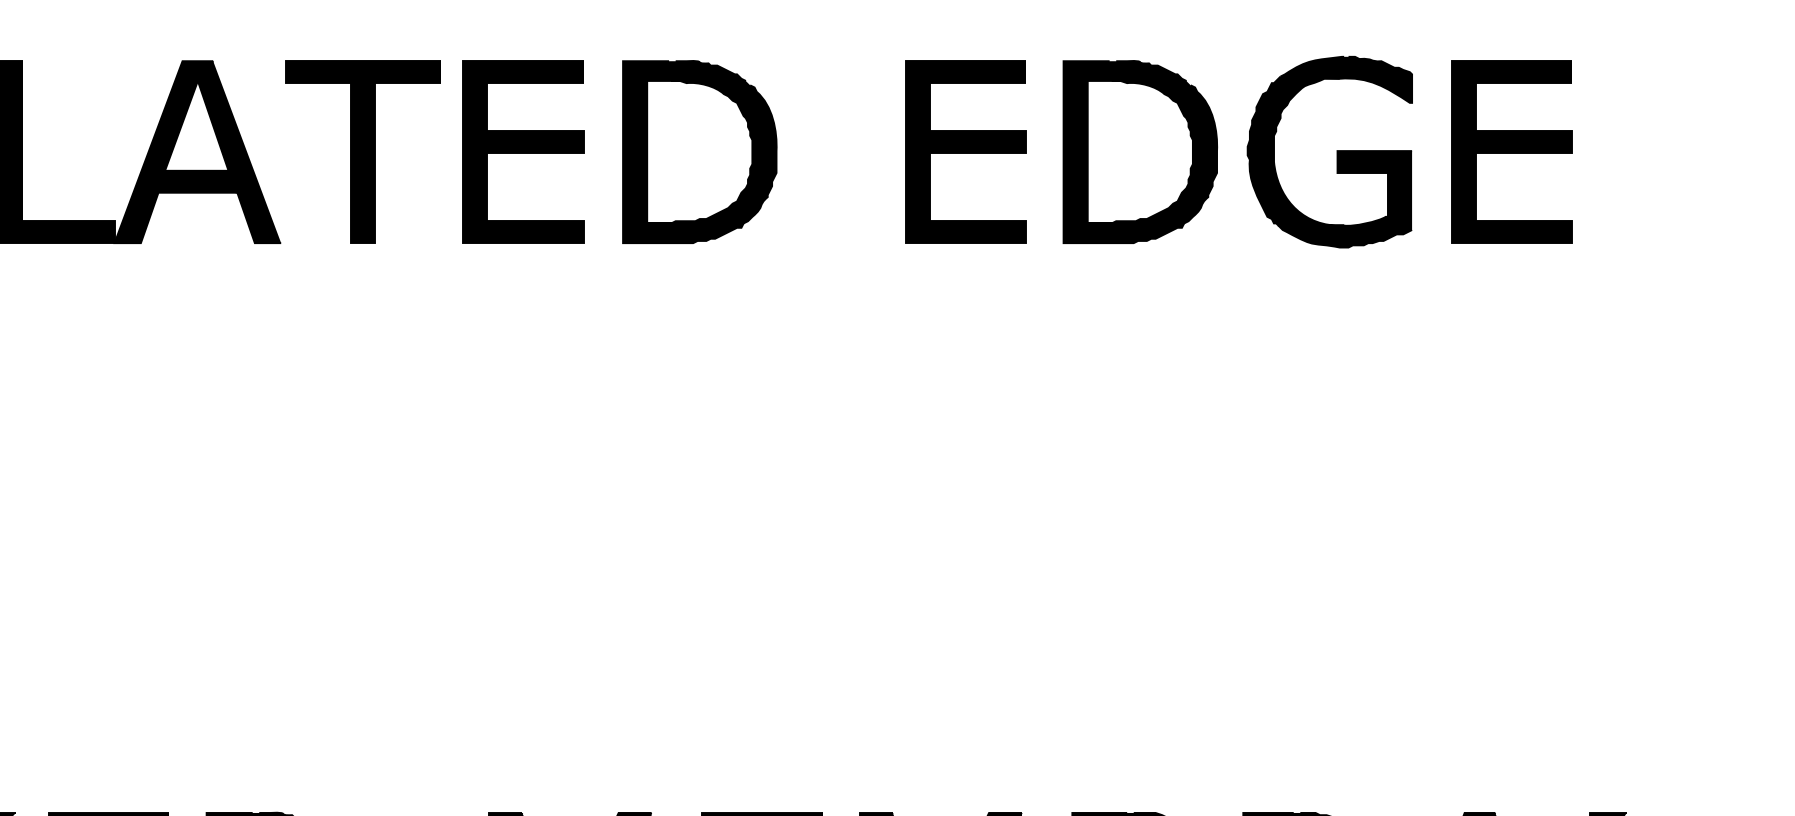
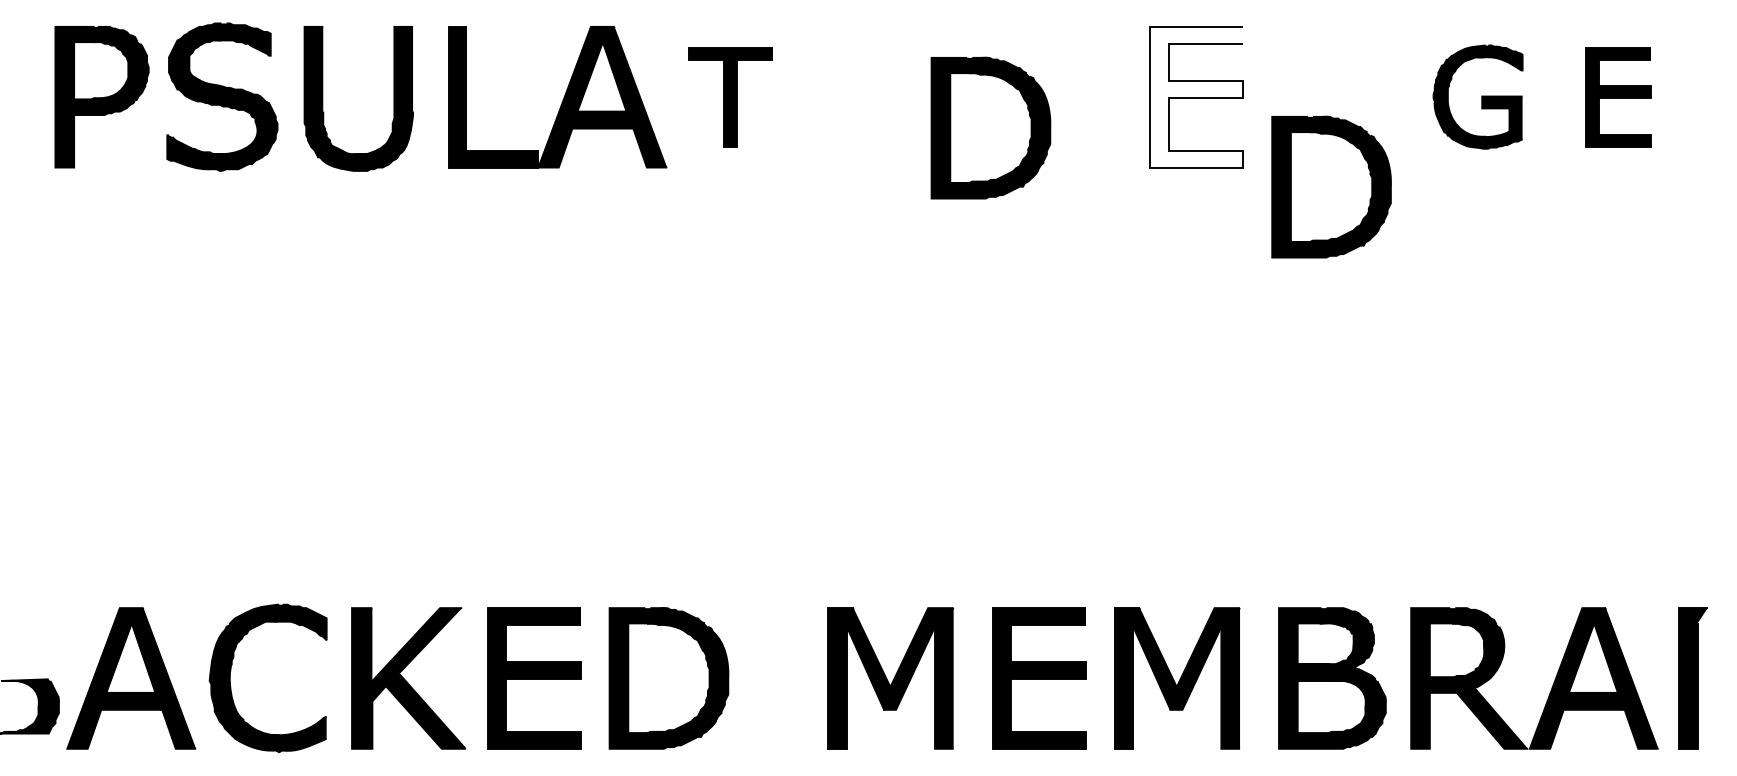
part: (699, 151) -> (990, 127), moved
fill: (965, 151) -> (1196, 96), removed
part: (1140, 151) -> (1331, 186), moved
part: (1329, 151) -> (1477, 96), size x0.7
part: (362, 152) -> (730, 97), size x0.7
part: (523, 152) -> (854, 97), removed
part: (1511, 152) -> (1618, 97), size x0.7

